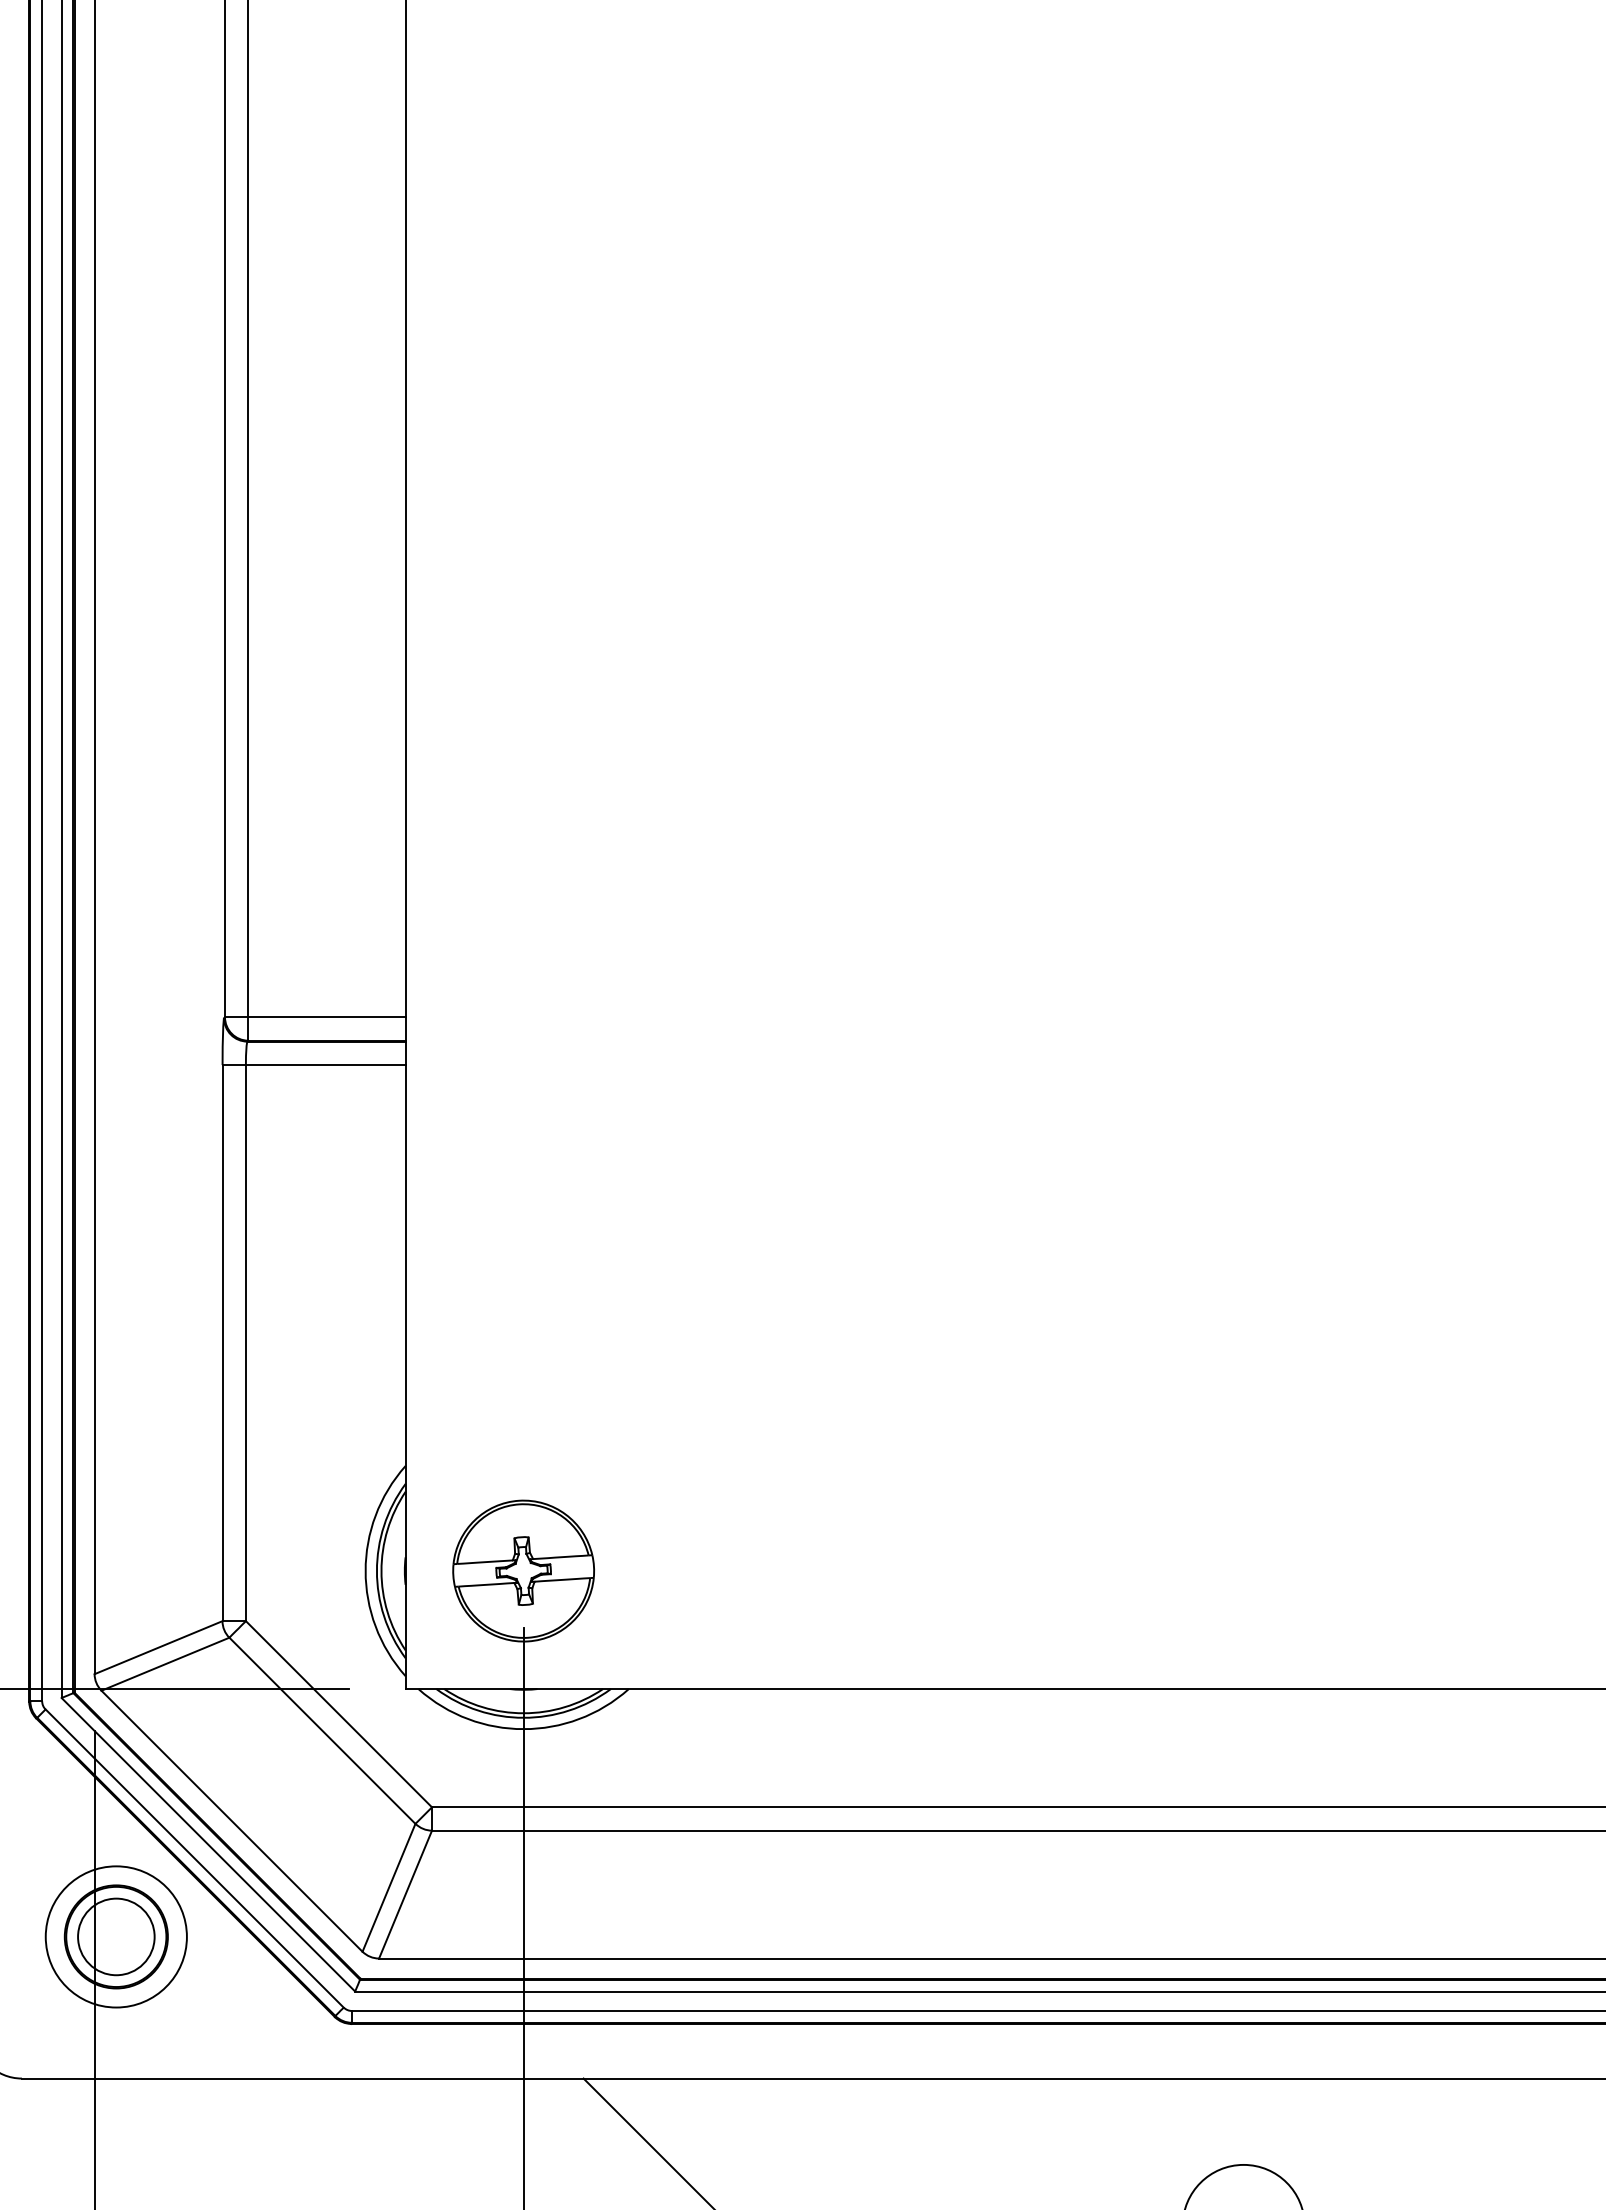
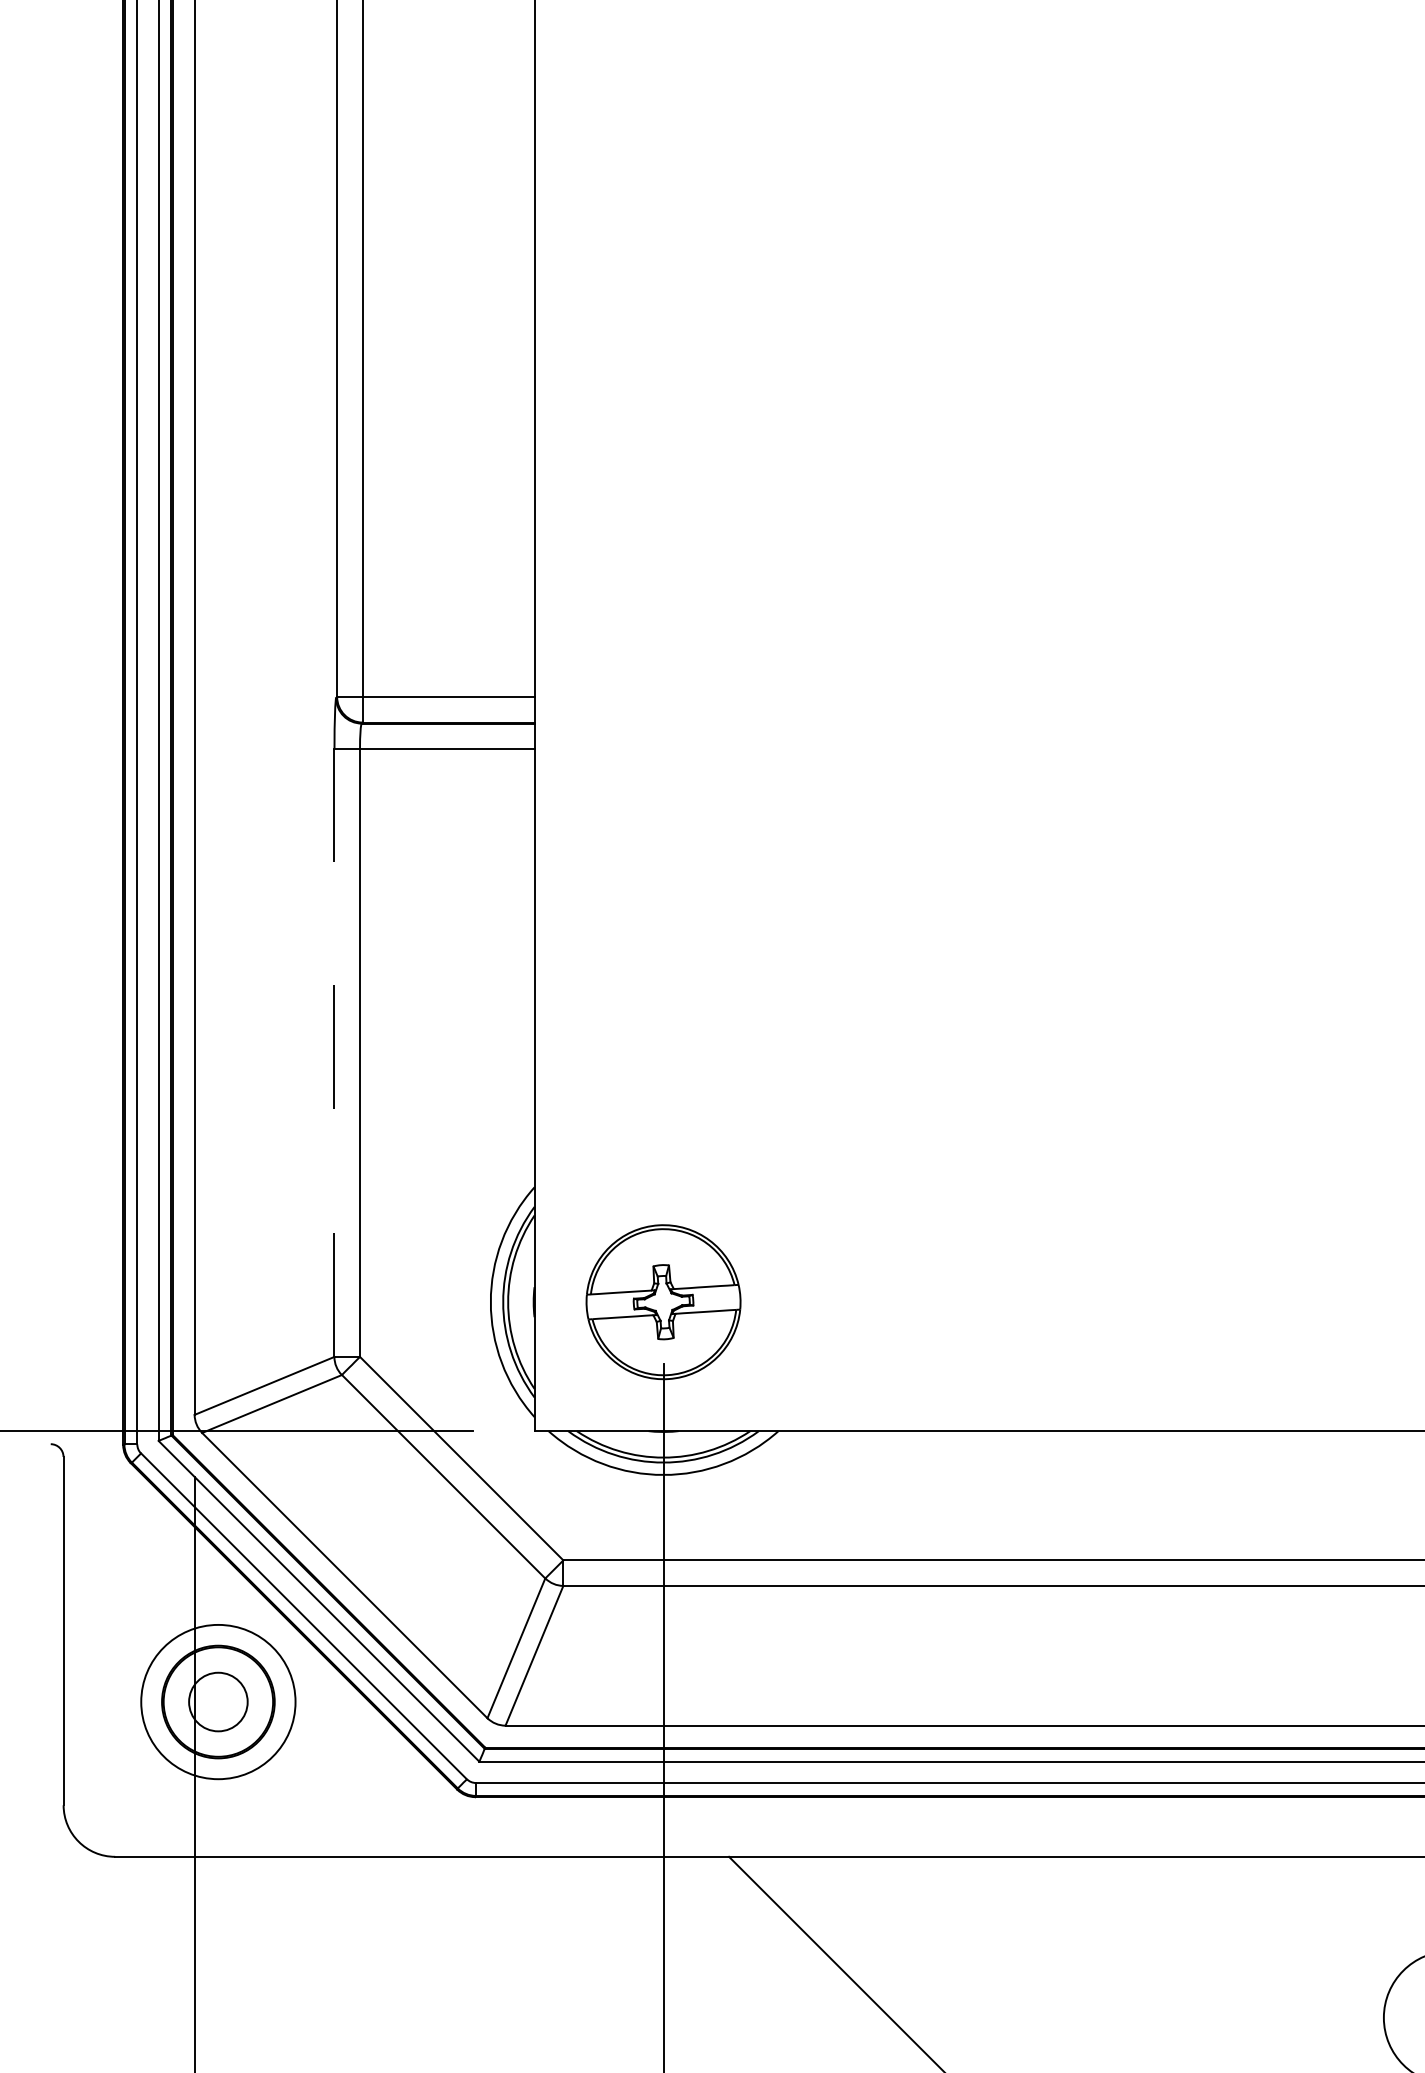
line: (222, 1342) -> (334, 1052), solid -> dashed
circle: (116, 1936) -> (218, 1701), size x0.7

